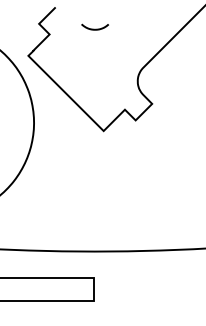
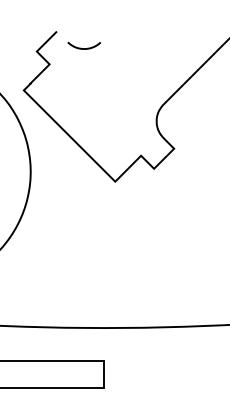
curve: (94, 28) -> (83, 47), moved

